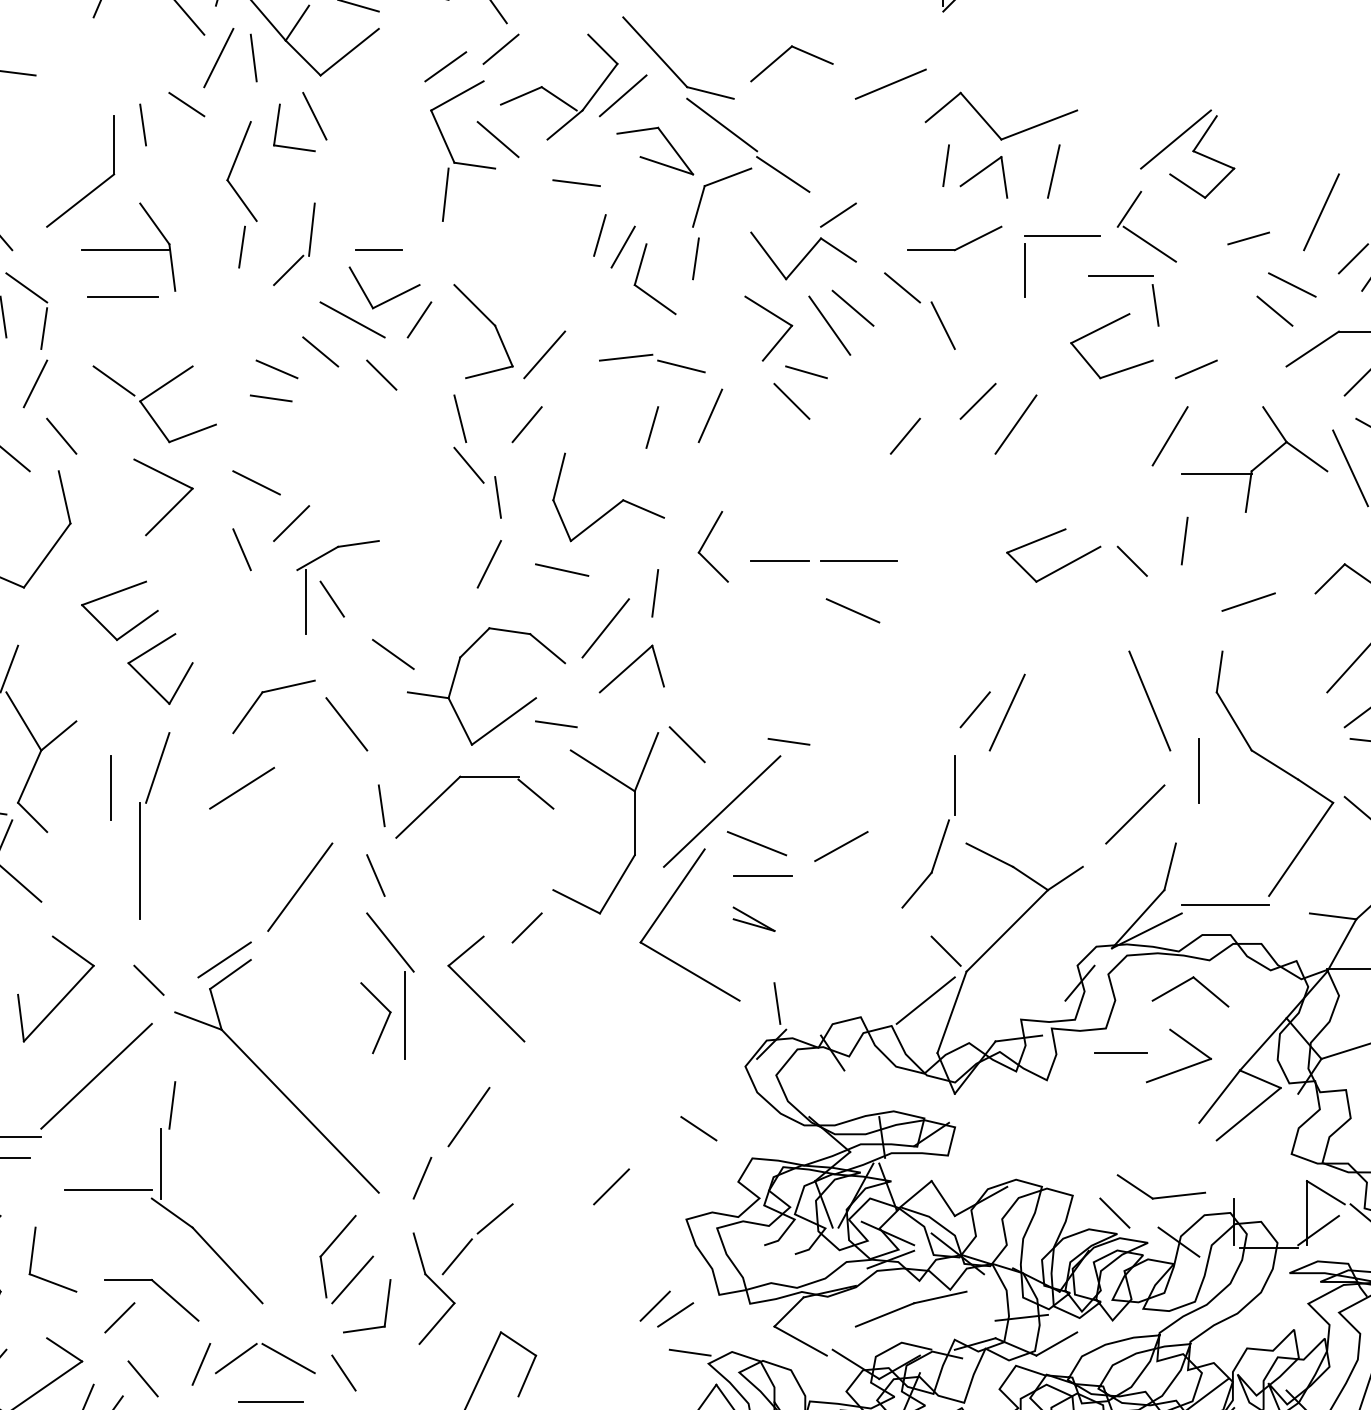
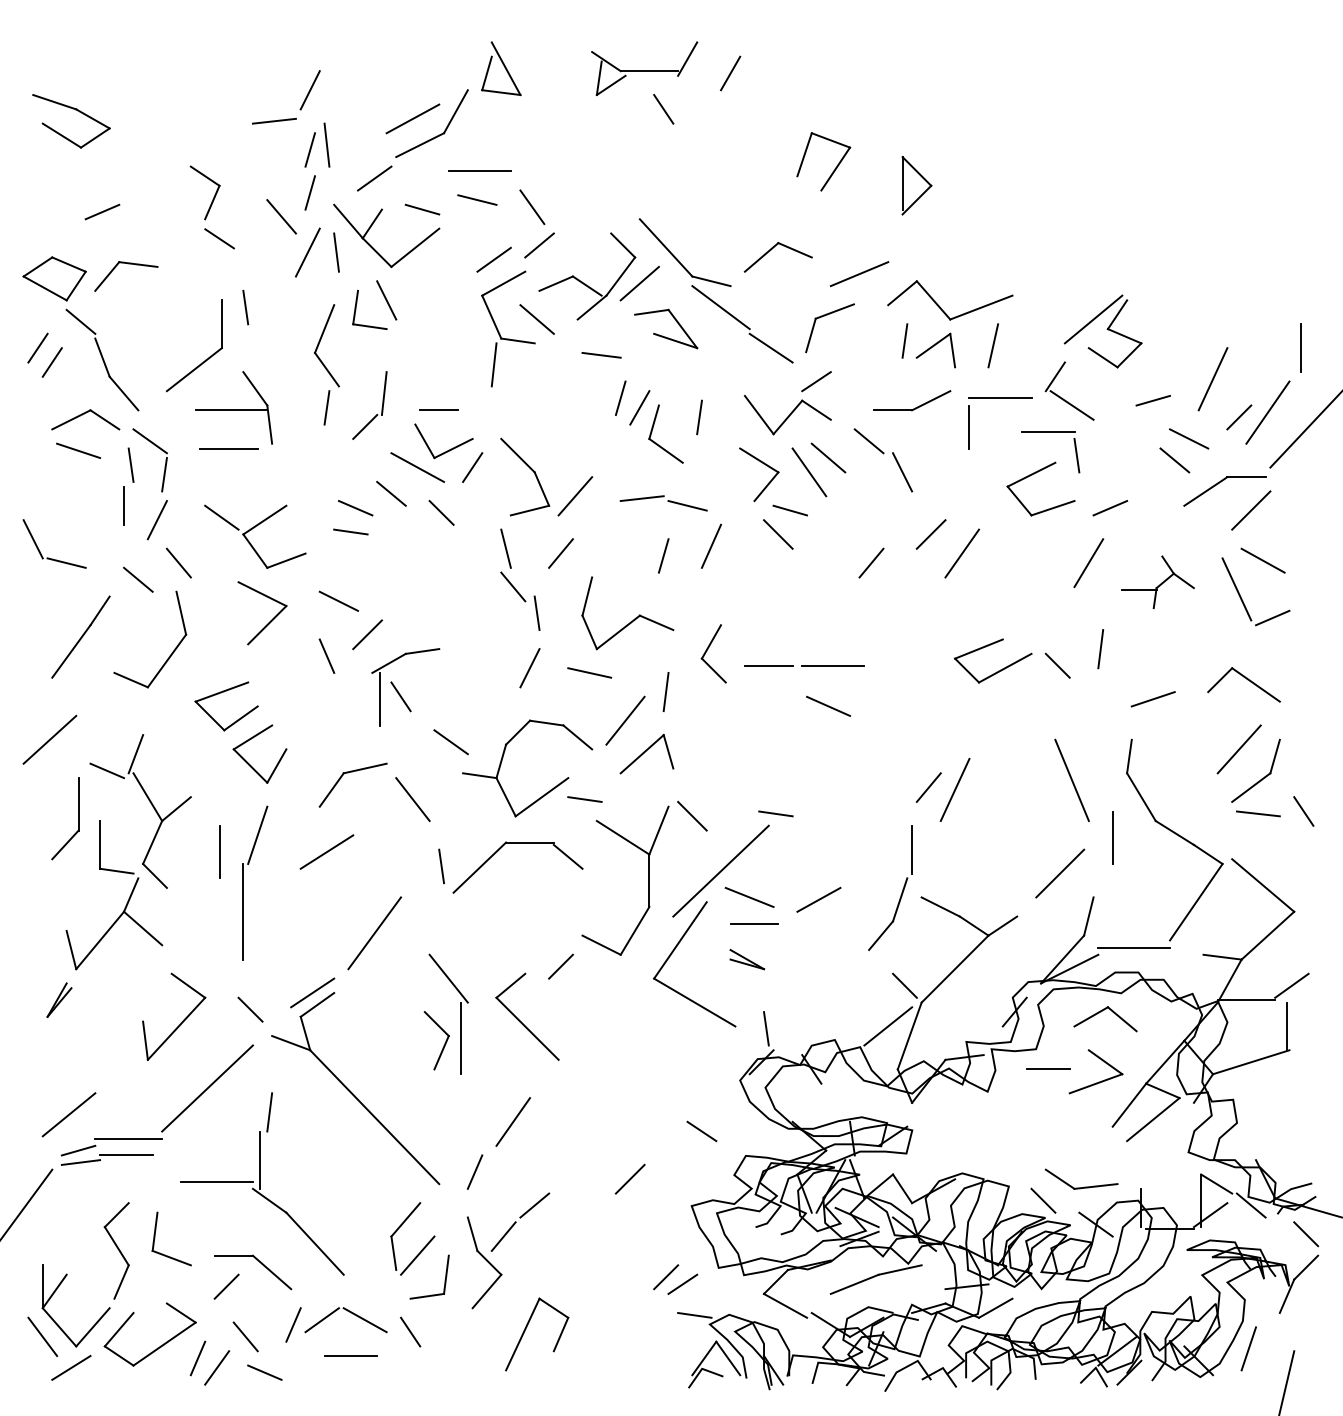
line: (186, 104) -> (219, 238), moved
part: (715, 183) -> (824, 316), moved
part: (1253, 459) -> (1157, 582), size x0.6
line: (375, 875) -> (436, 923), removed

